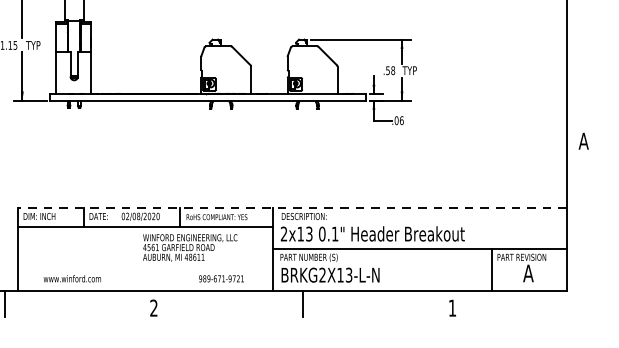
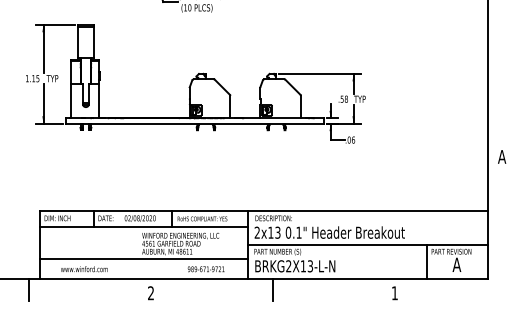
line: (292, 208) -> (264, 211), dashed -> solid
line: (144, 266) -> (143, 259), added

